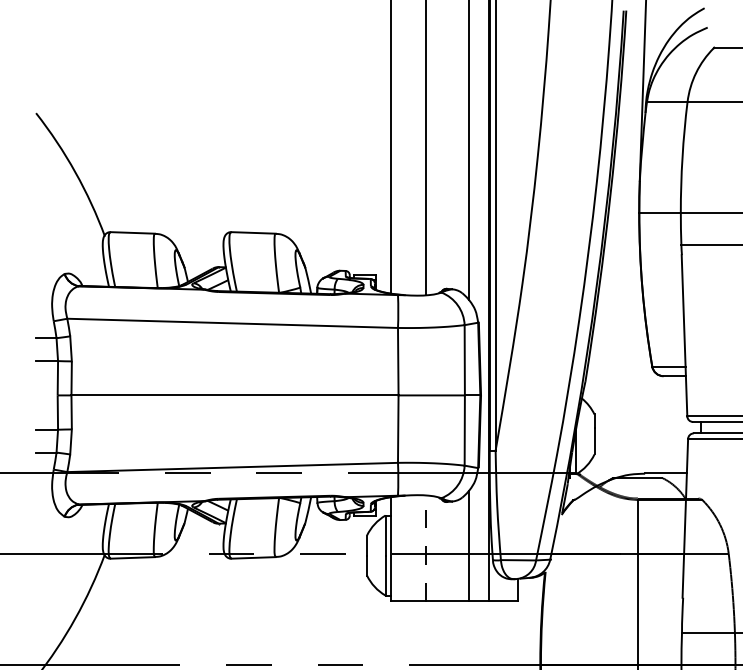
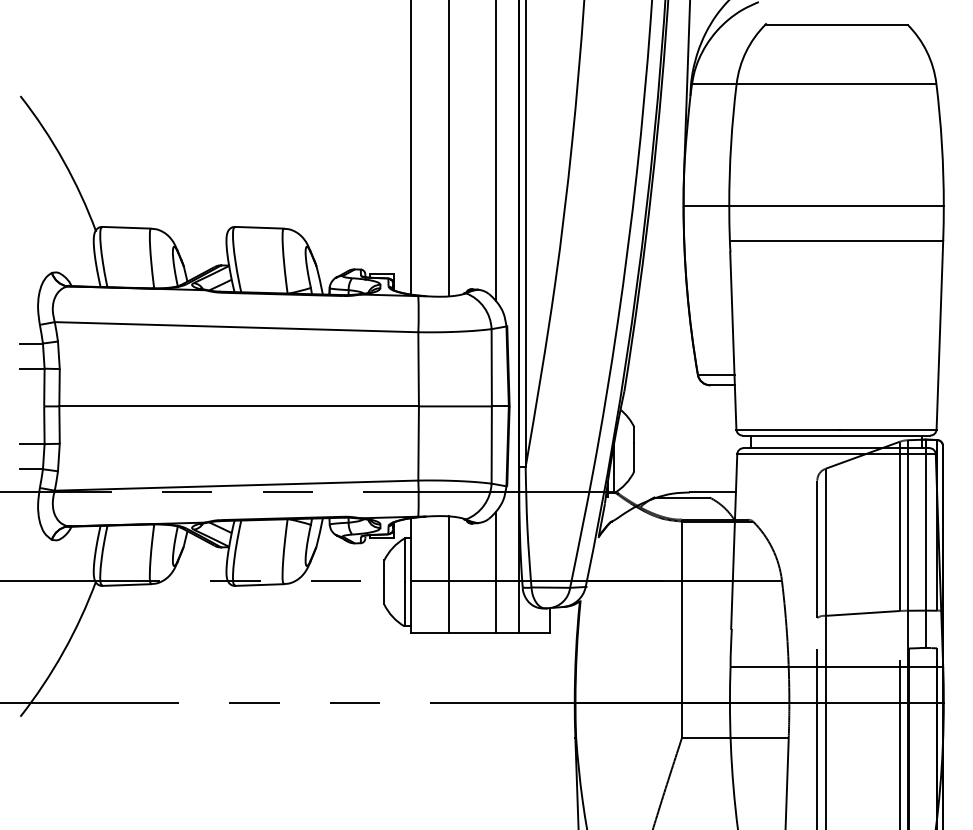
line: (425, 548) -> (448, 574), dashed -> solid

